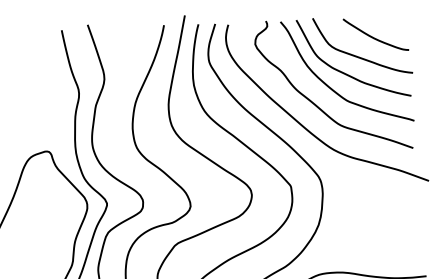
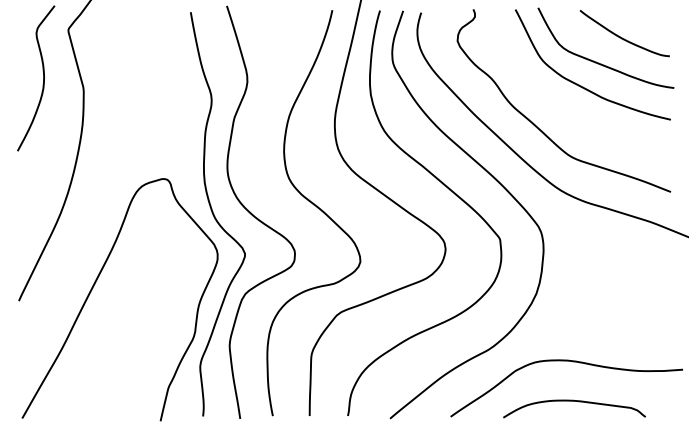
curve: (332, 89) -> (562, 106), removed

